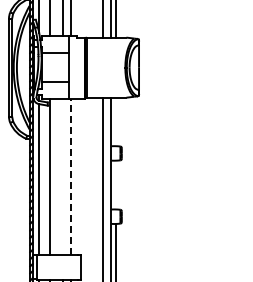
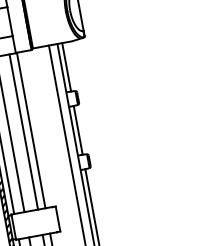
line: (116, 121) -> (66, 66), added
line: (63, 176) -> (24, 131), added
line: (70, 176) -> (31, 130), dashed -> solid
line: (116, 184) -> (78, 129), added

